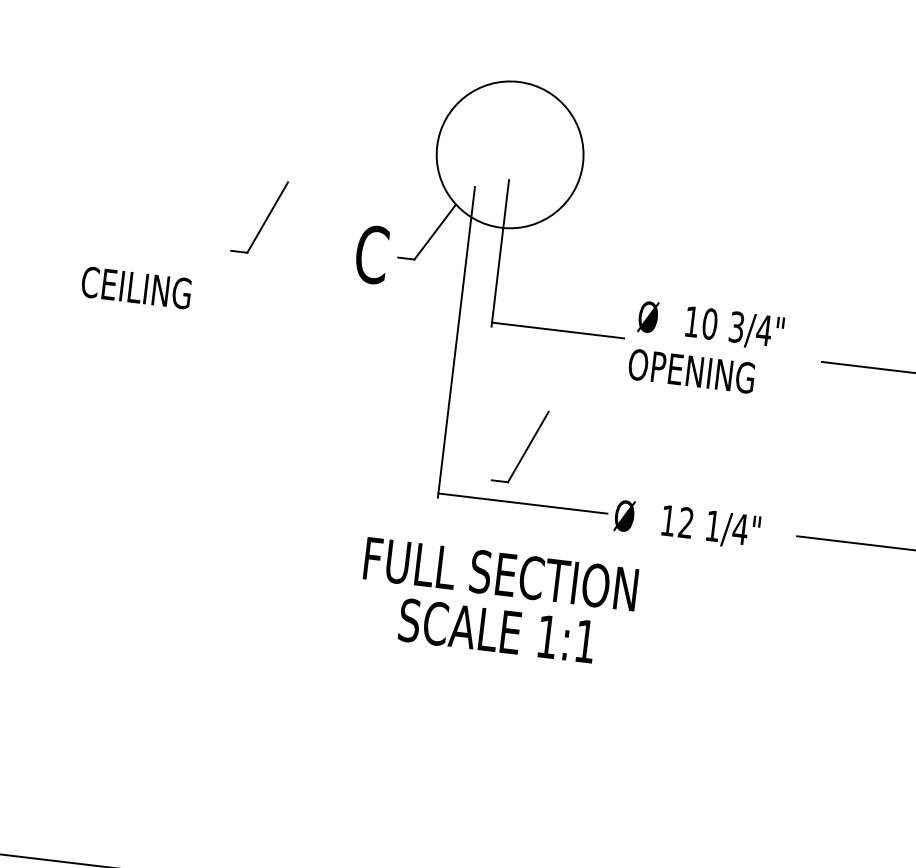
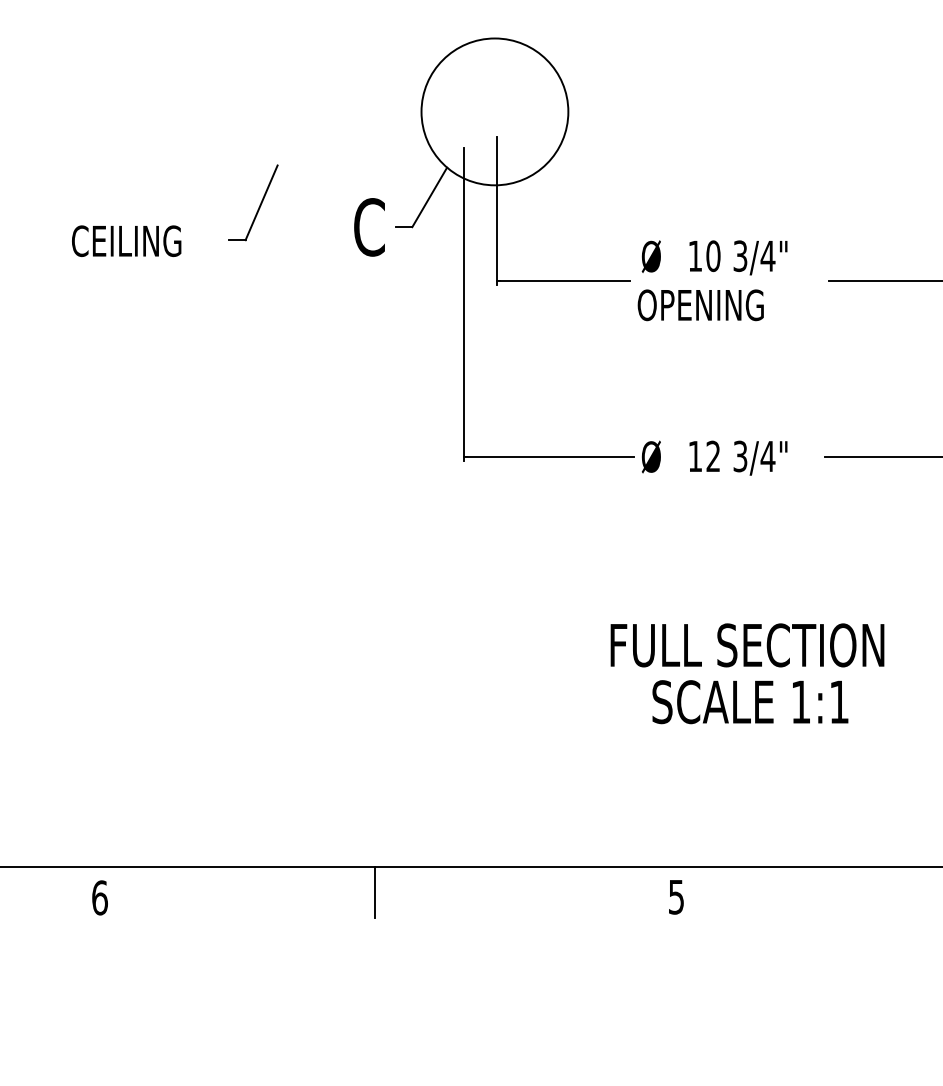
text: (136, 287) -> (126, 240), moved
part: (526, 448) -> (545, 401), removed
text: (713, 526) -> (740, 456), 1/4" -> 3/4"
part: (498, 595) -> (747, 666), moved

